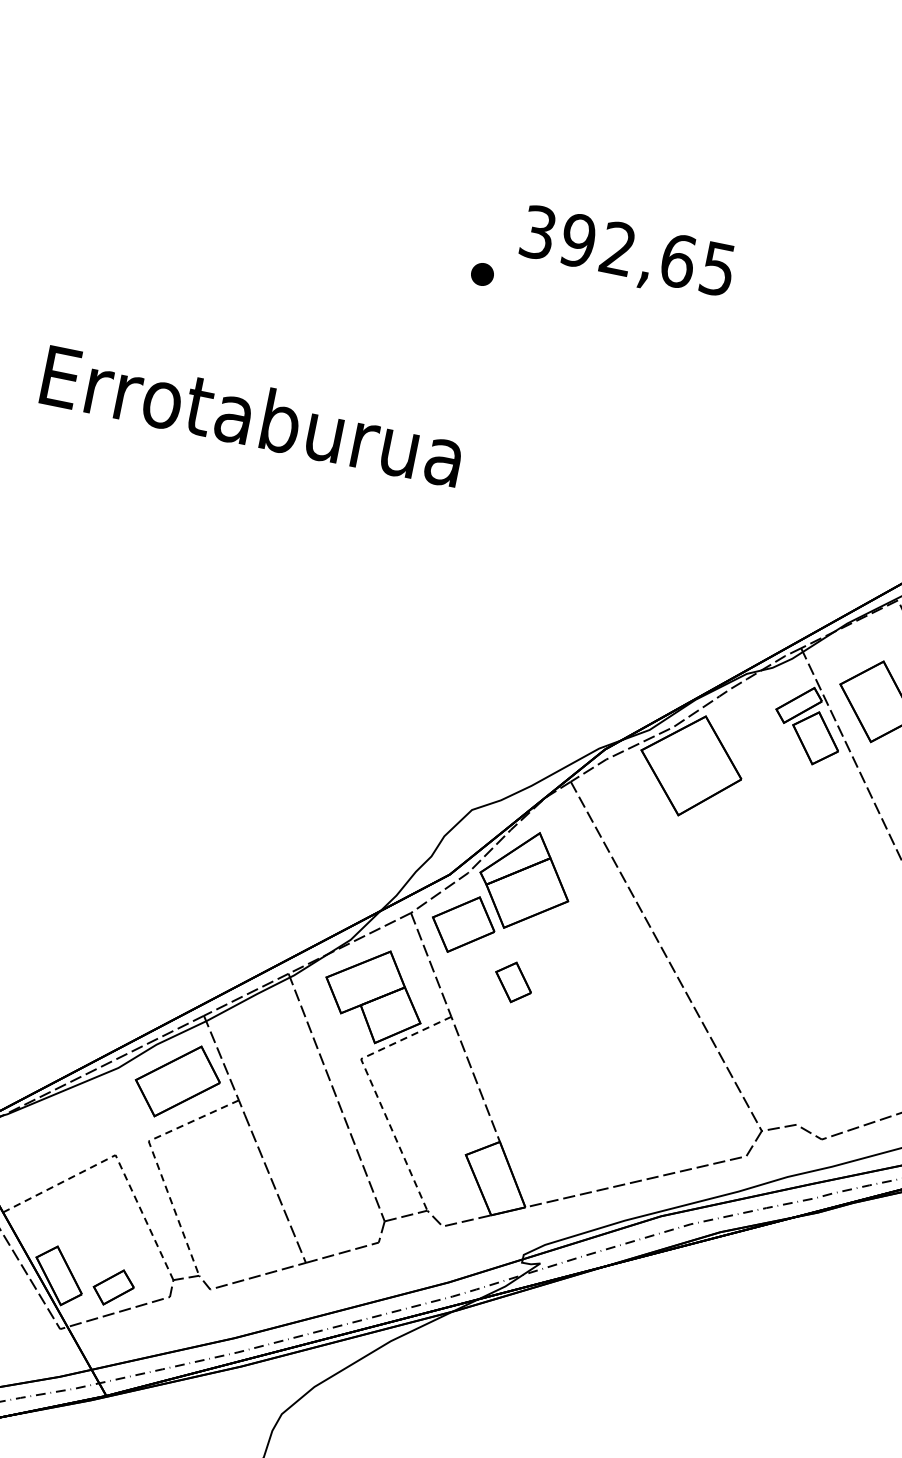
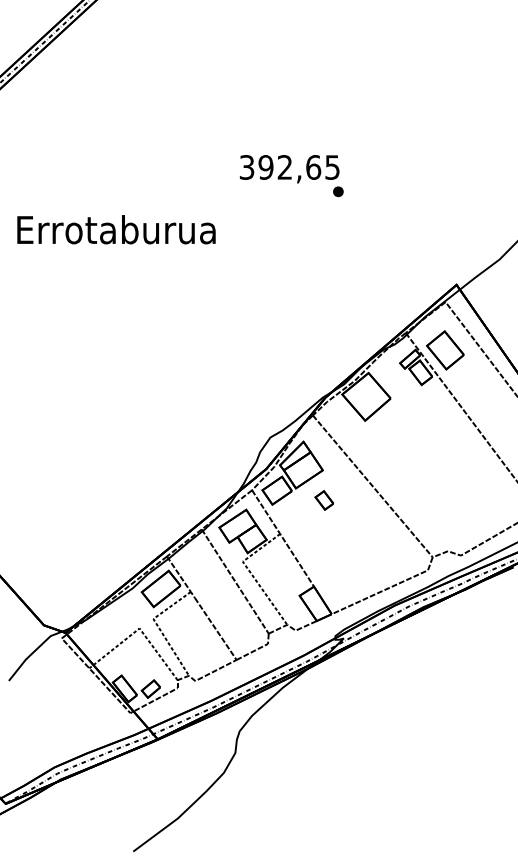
part: (482, 273) -> (338, 191), moved
text: (252, 415) -> (116, 229), moved
part: (511, 982) -> (323, 500), moved

